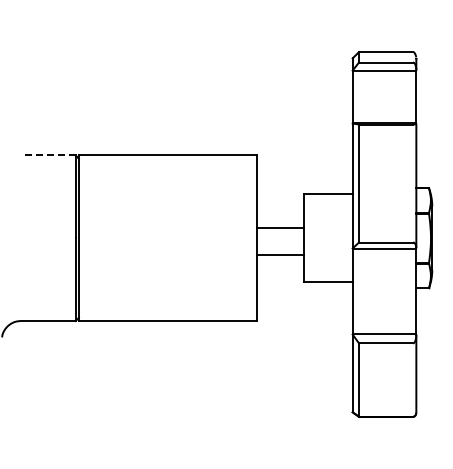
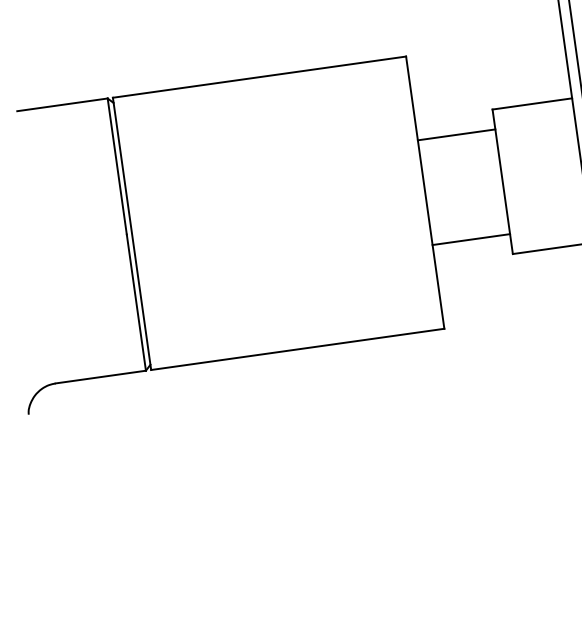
line: (47, 155) -> (61, 105), dashed -> solid
line: (280, 228) -> (456, 135), moved
line: (280, 255) -> (471, 240), moved

